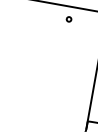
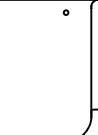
part: (68, 19) -> (65, 12), moved

